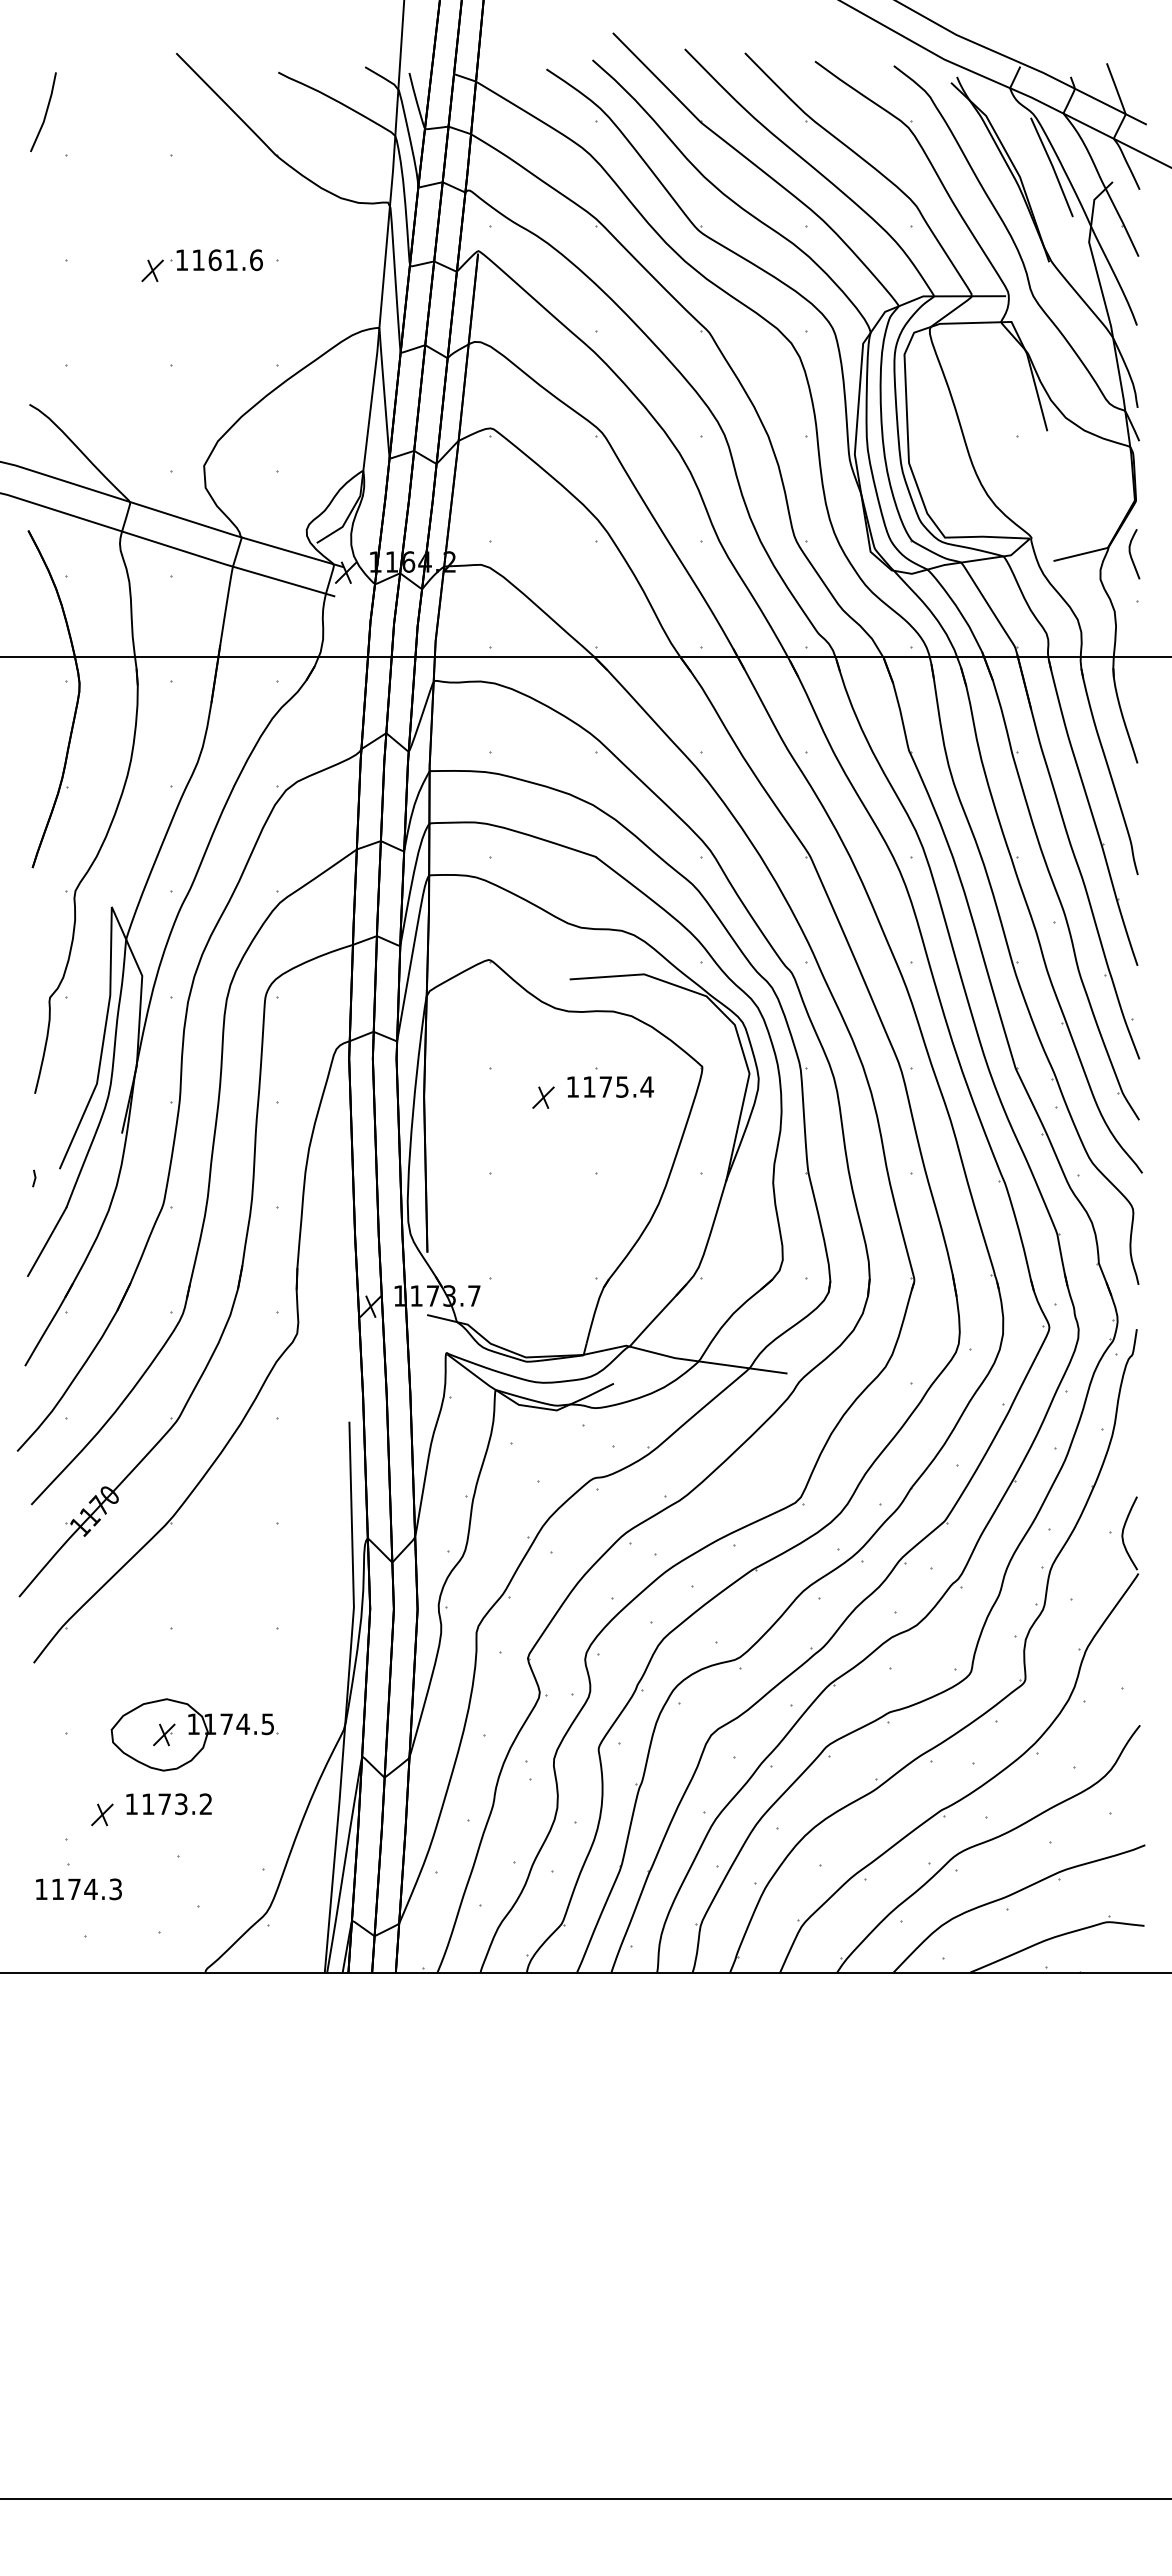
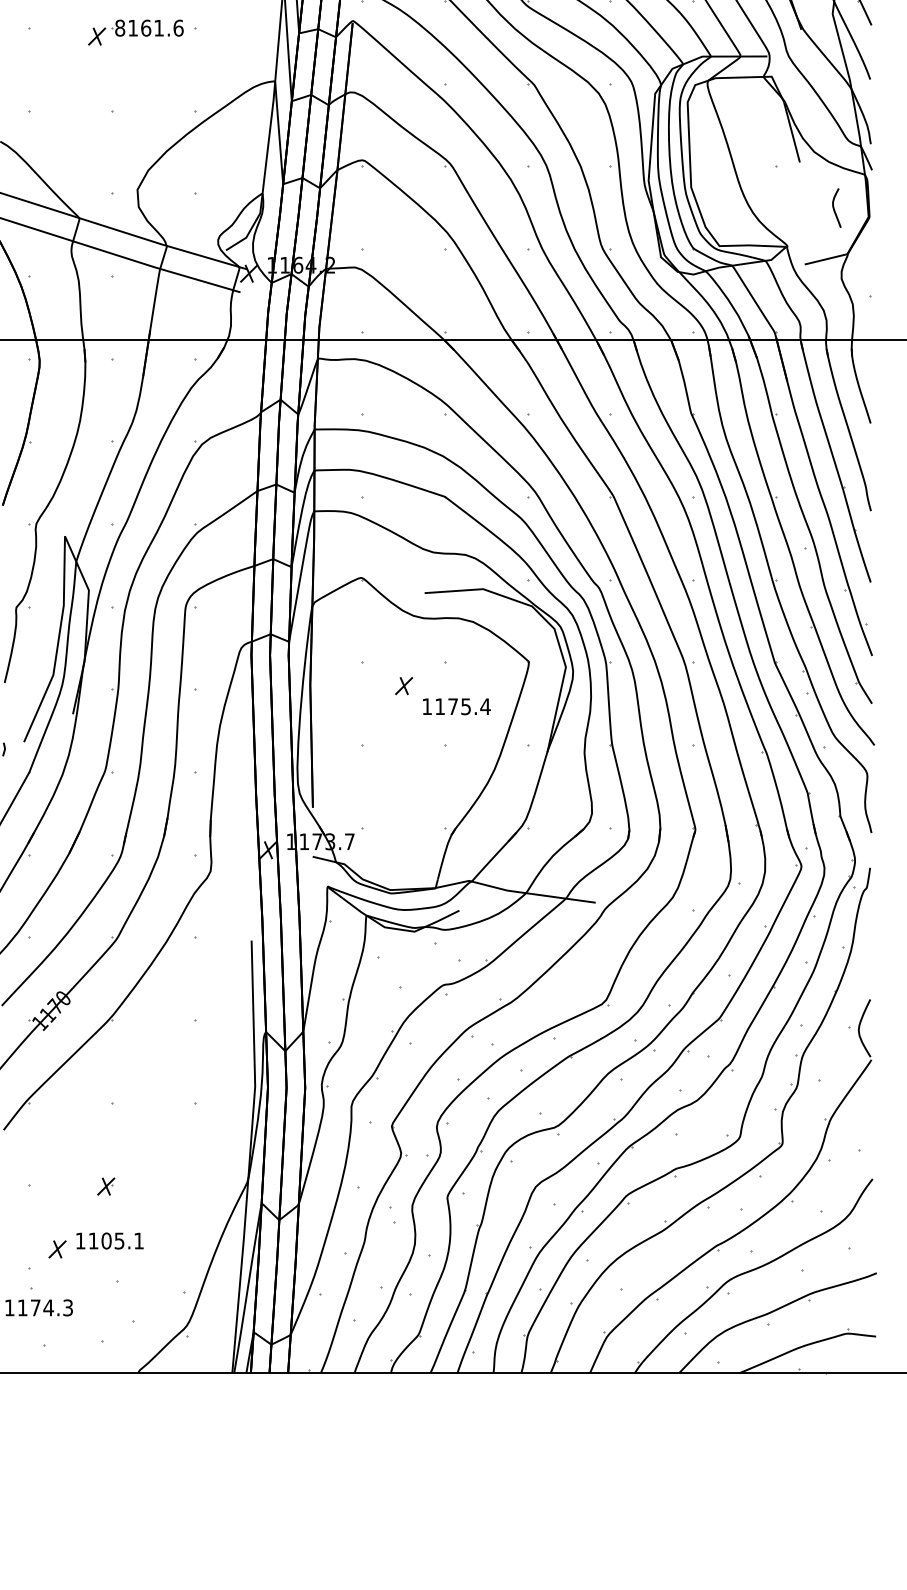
text: (181, 260) -> (119, 28), 1161.6 -> 8161.6
curve: (1131, 554) -> (834, 208), moved
text: (610, 1086) -> (456, 706), moved
part: (194, 1734) -> (129, 1186), removed
text: (184, 1804) -> (122, 1241), 1173.2 -> 1105.1

